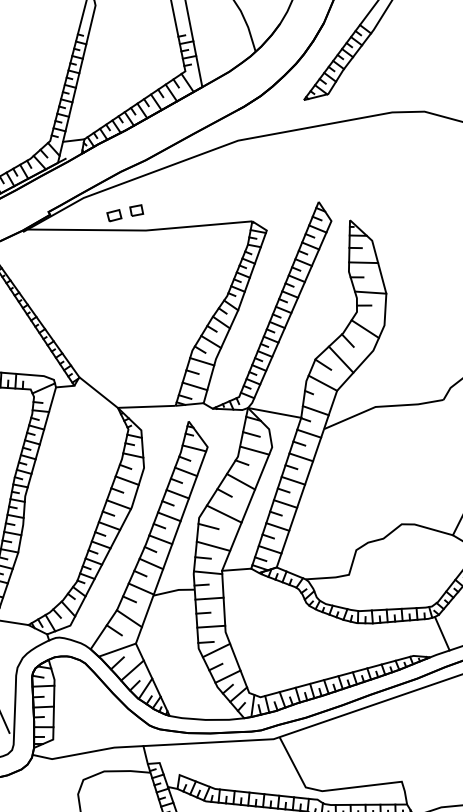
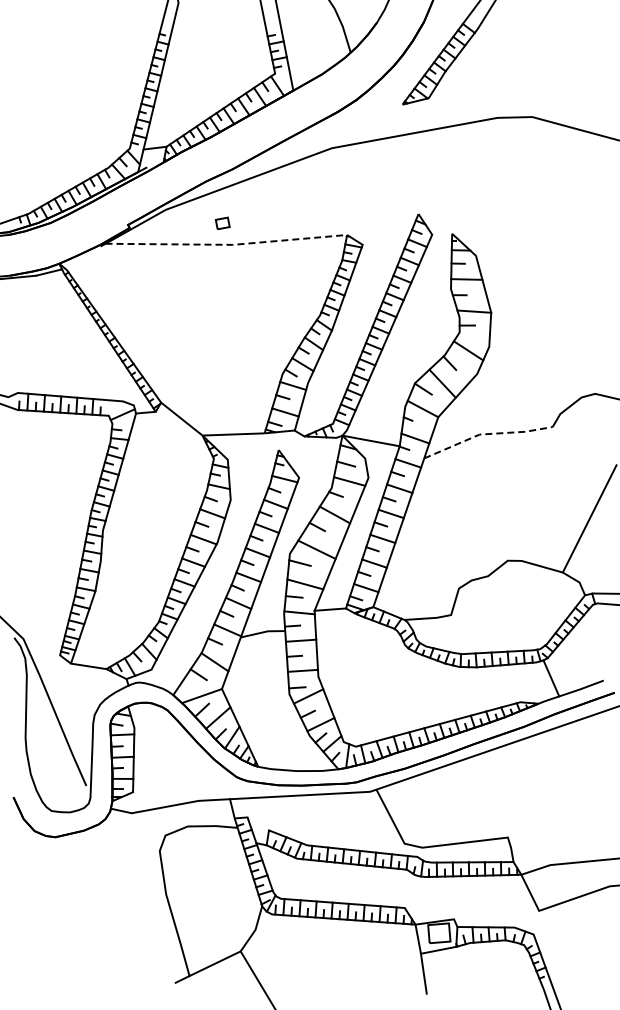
part: (114, 215) -> (198, 228), removed
line: (140, 230) -> (226, 244), solid -> dashed
line: (381, 406) -> (486, 434), solid -> dashed

